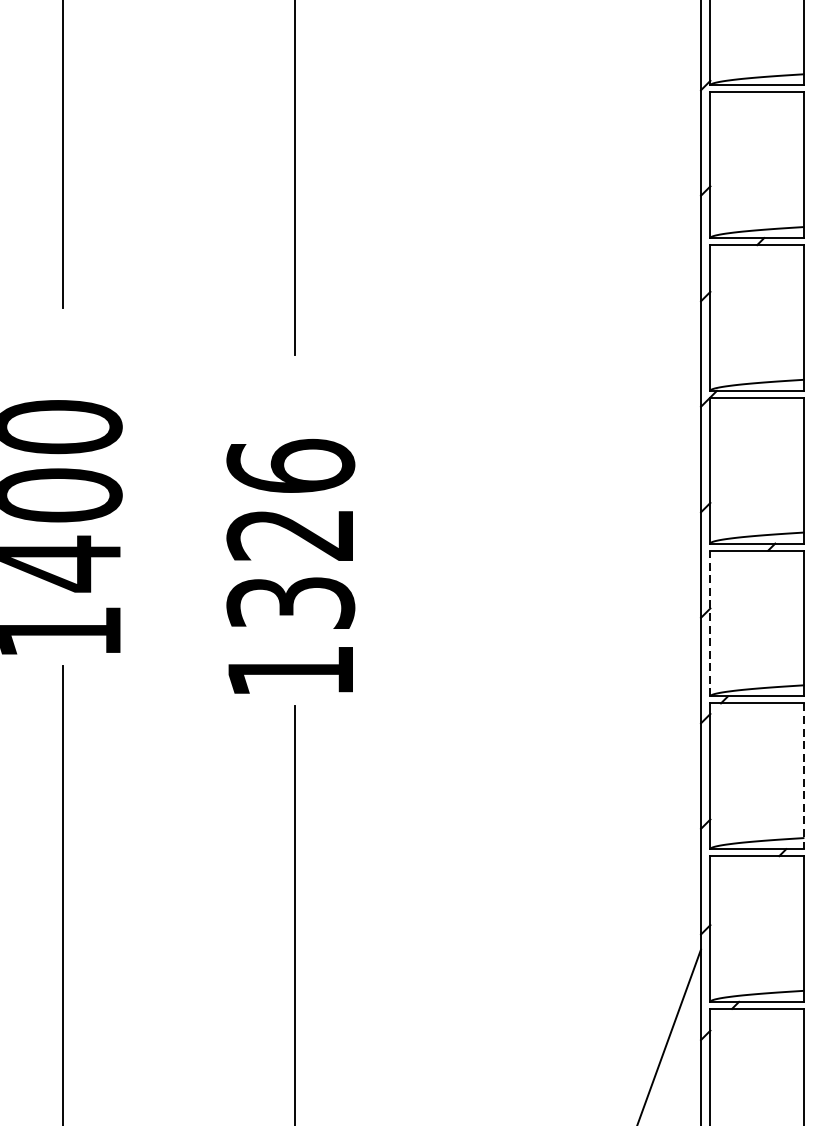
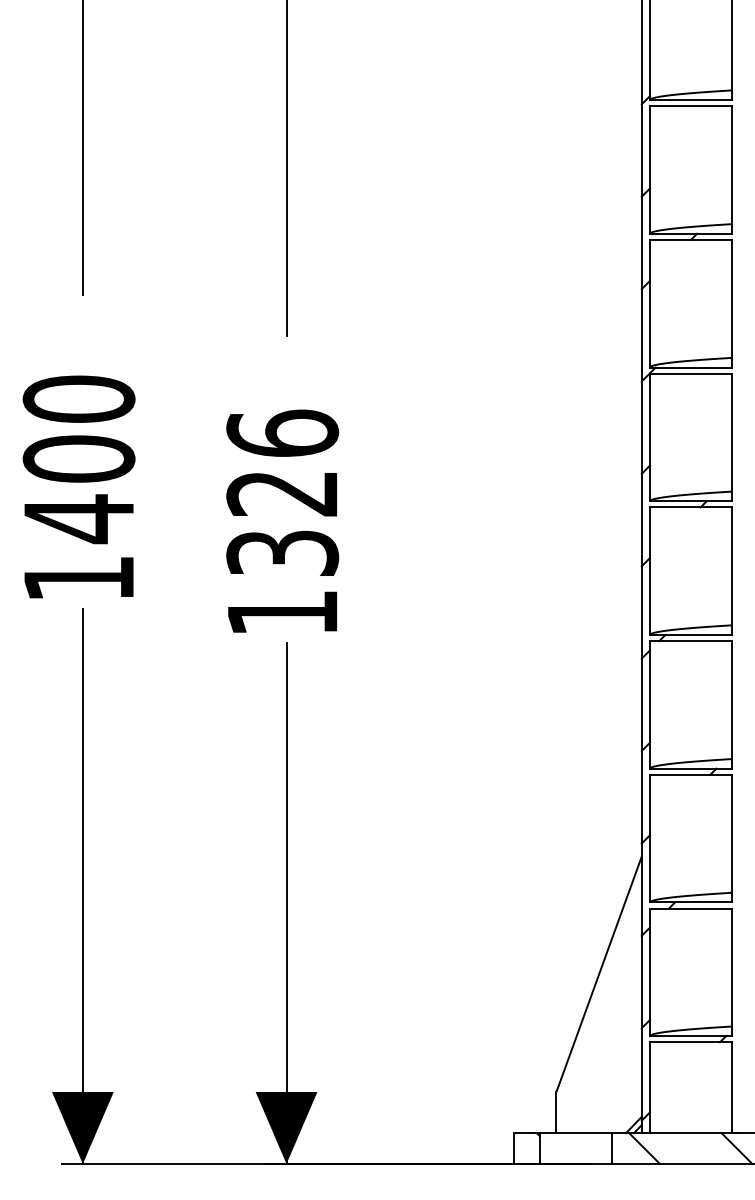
line: (709, 623) -> (649, 571), dashed -> solid
line: (804, 775) -> (732, 704), dashed -> solid

